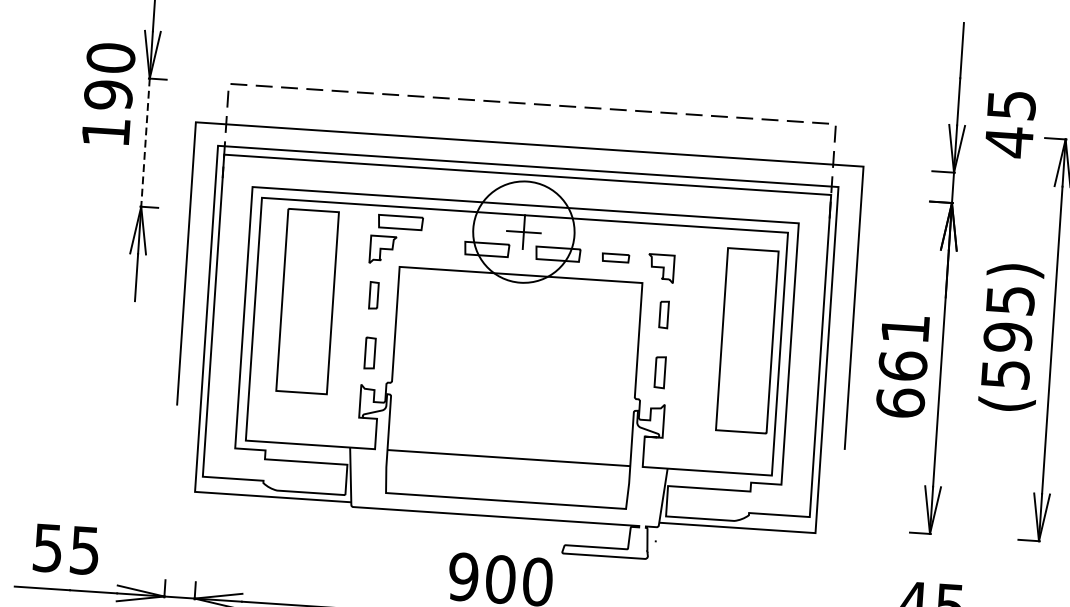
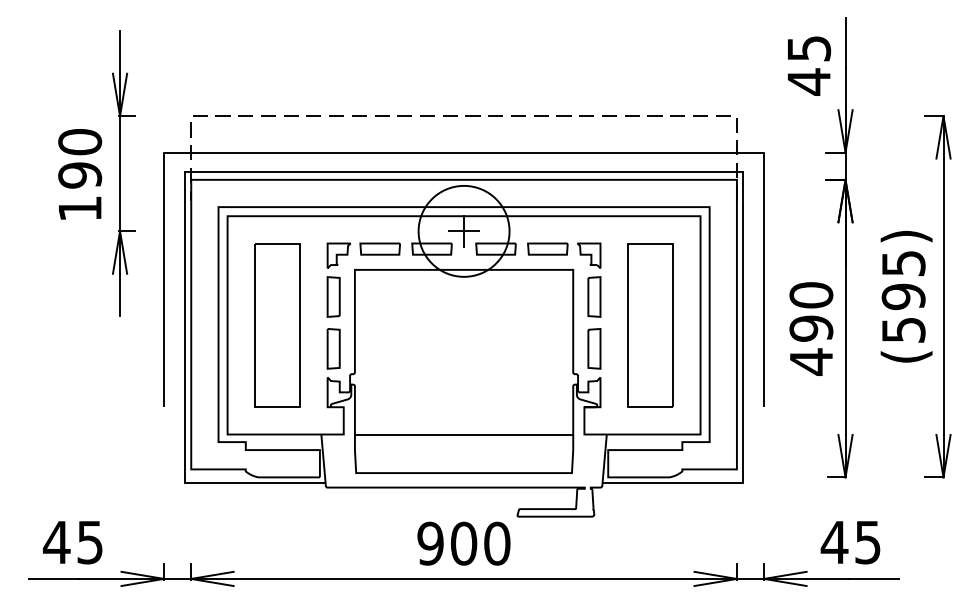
text: (109, 94) -> (80, 174), moved
text: (1010, 123) -> (809, 65), moved
line: (146, 142) -> (120, 173), dashed -> solid
part: (399, 221) -> (379, 248), moved
part: (615, 257) -> (547, 248), size x1.67
part: (373, 294) -> (333, 296), size x1.67
part: (307, 301) -> (277, 325), moved
part: (664, 314) -> (594, 296), size x1.67
part: (747, 340) -> (650, 325), moved
part: (370, 352) -> (333, 348), size x1.43
text: (903, 365) -> (811, 328), 661 -> 490
part: (660, 372) -> (594, 348), size x1.43
text: (47, 548) -> (56, 542), 55 -> 45

